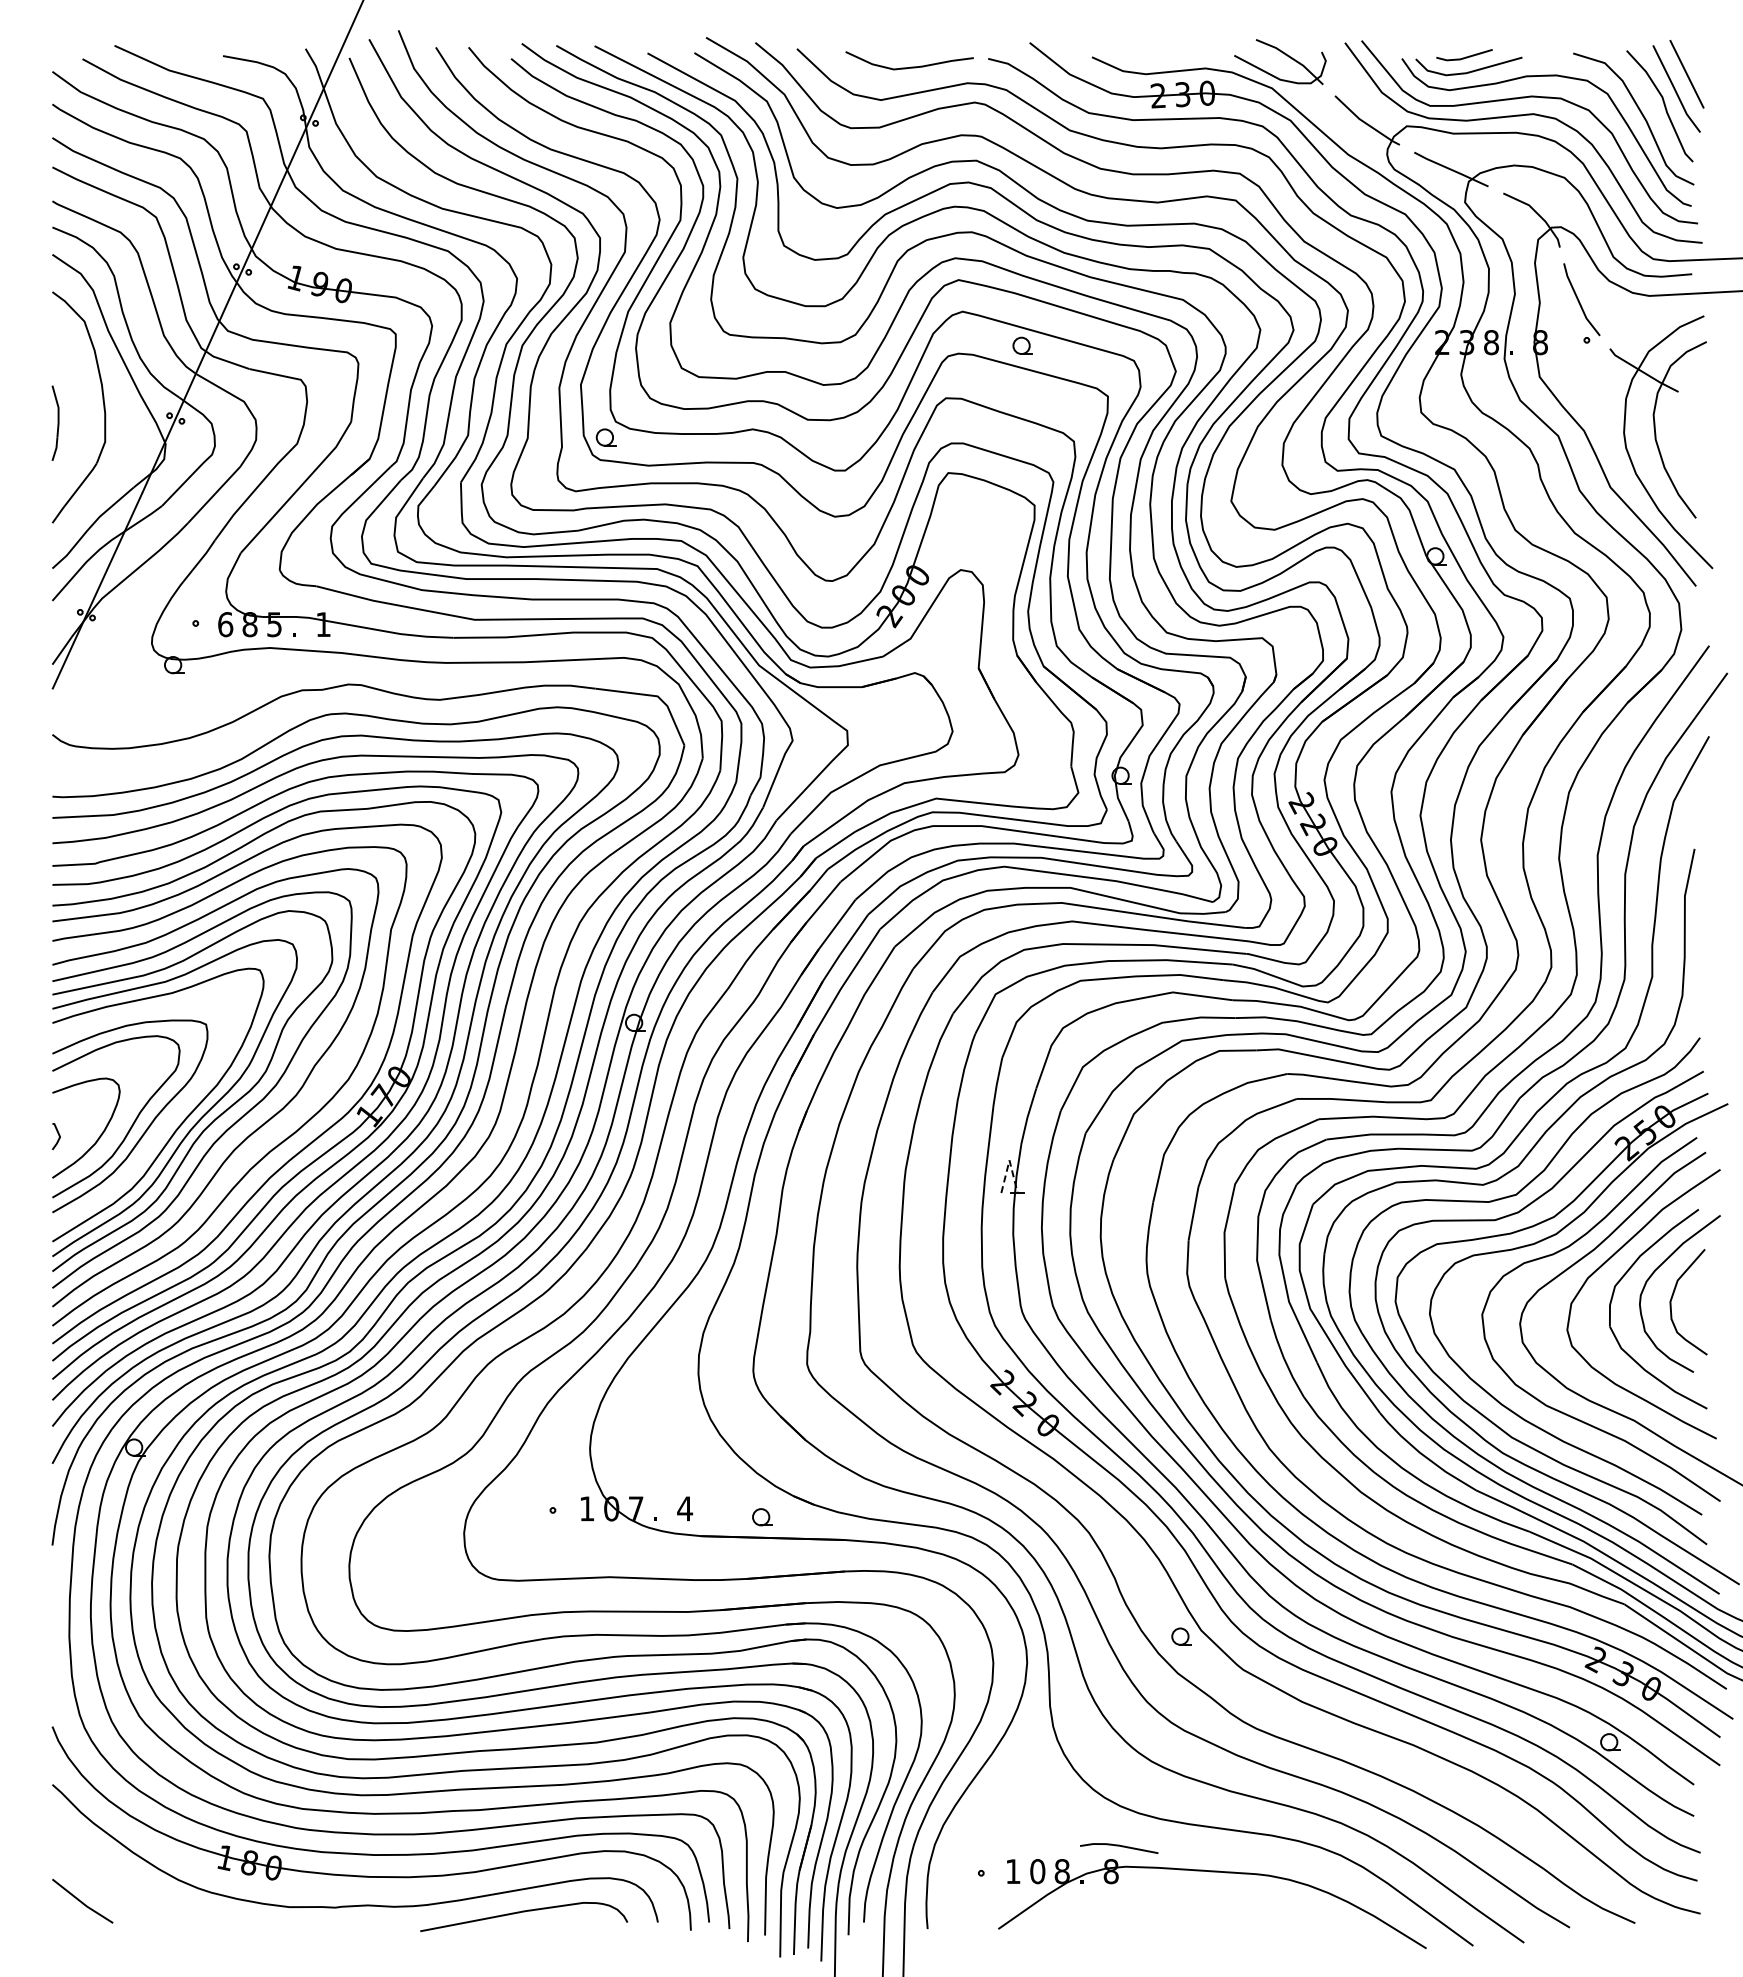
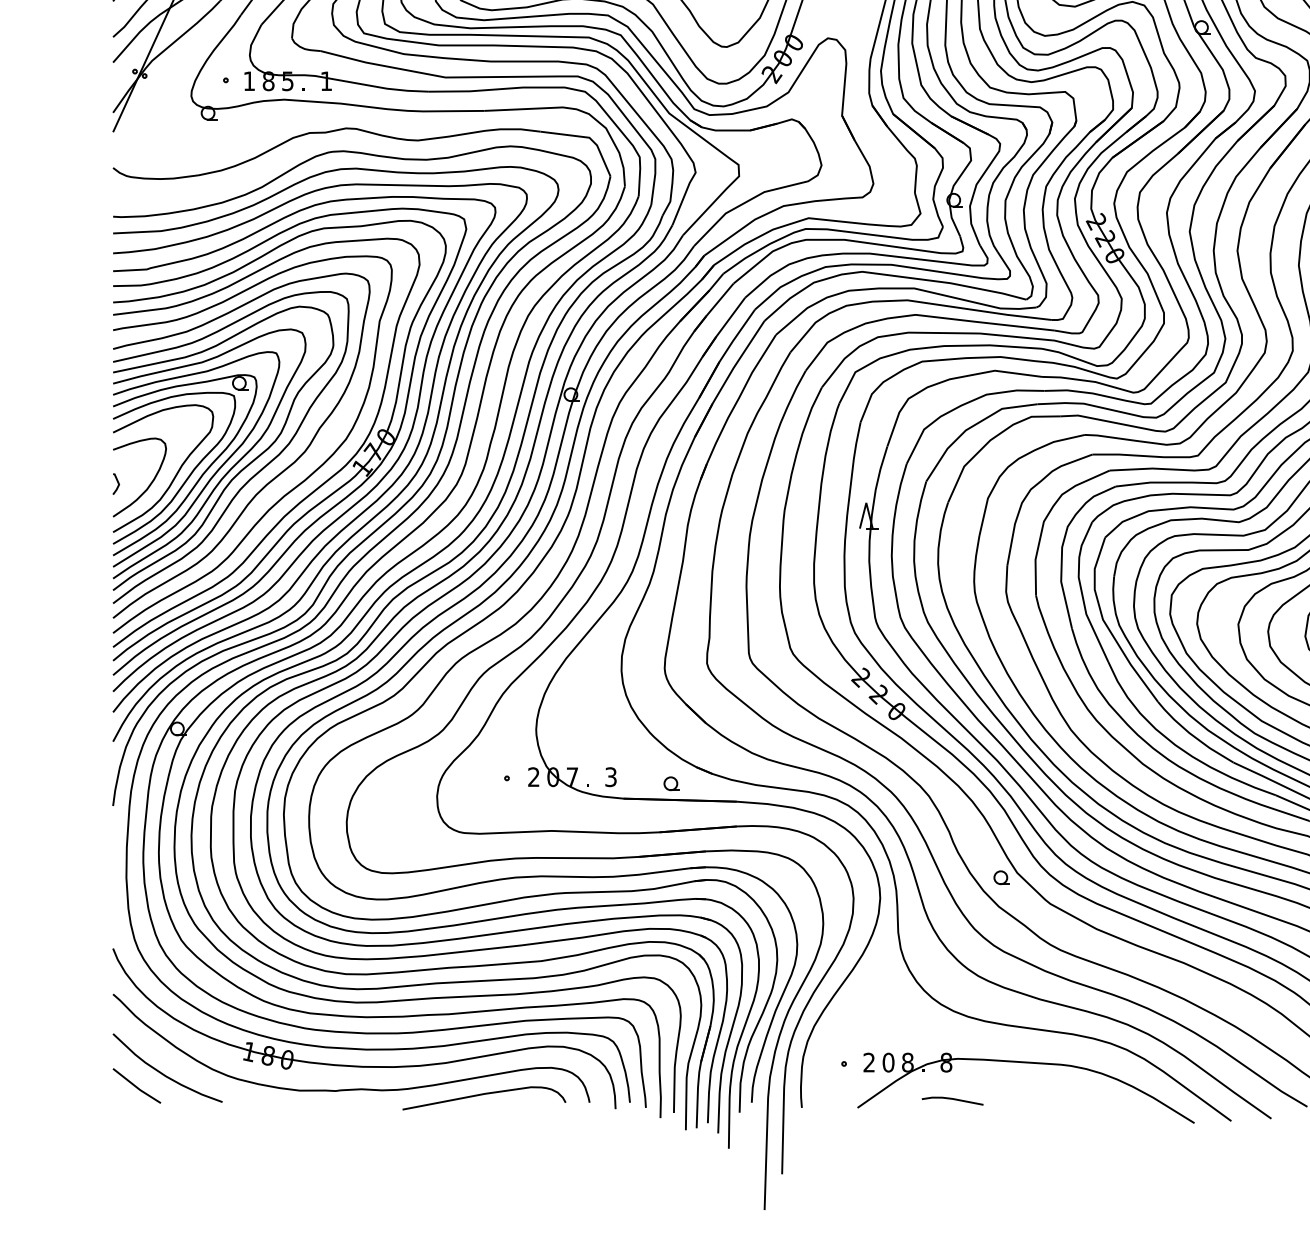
text: (225, 624) -> (249, 81), 6 -> 1
part: (163, 1126) -> (200, 476), added
line: (1009, 1160) -> (866, 503), dashed -> solid
text: (586, 1508) -> (533, 776), 1 -> 2
text: (685, 1508) -> (611, 776), 4 -> 3
line: (1119, 1846) -> (952, 1099), moved
text: (1013, 1871) -> (869, 1062), 1 -> 2
curve: (116, 1885) -> (163, 1073), added

